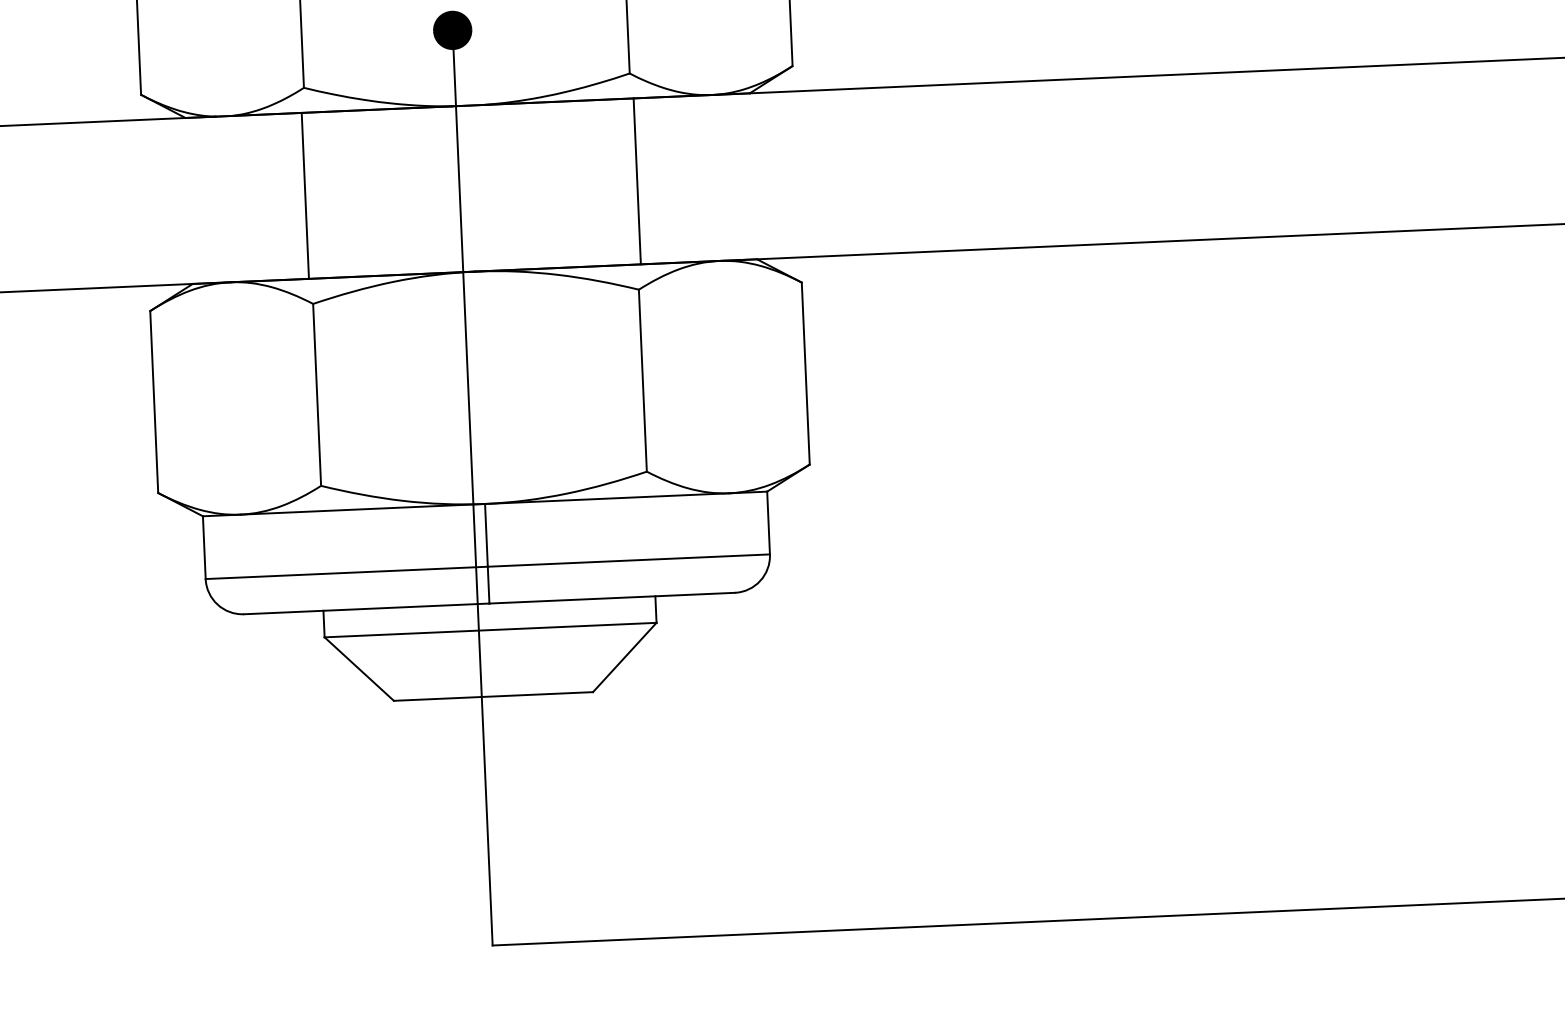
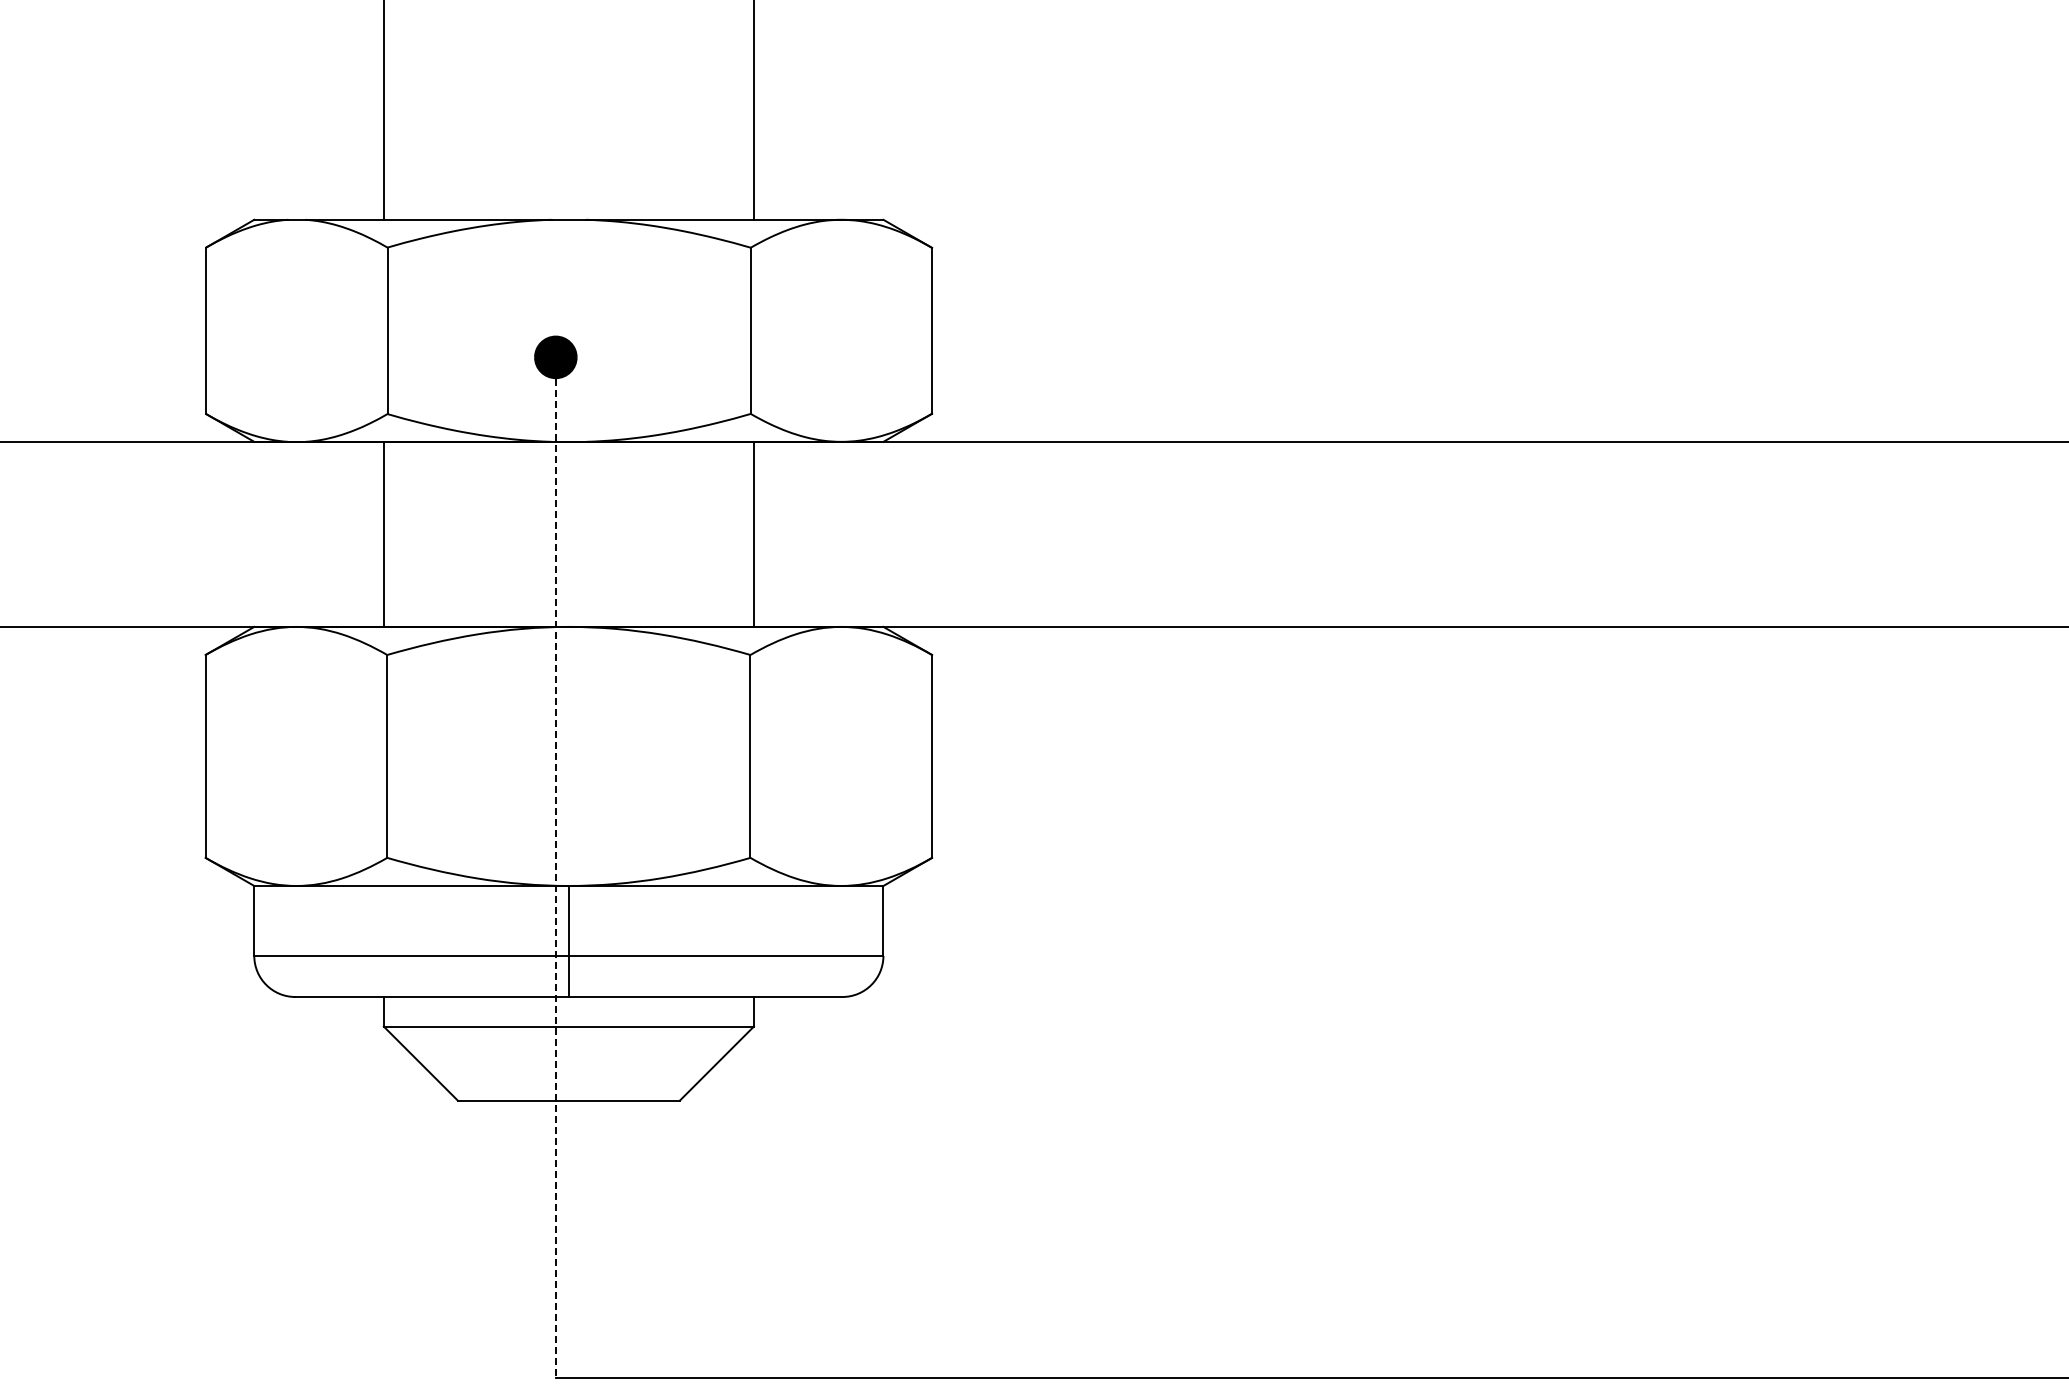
line: (472, 488) -> (555, 868), solid -> dashed

